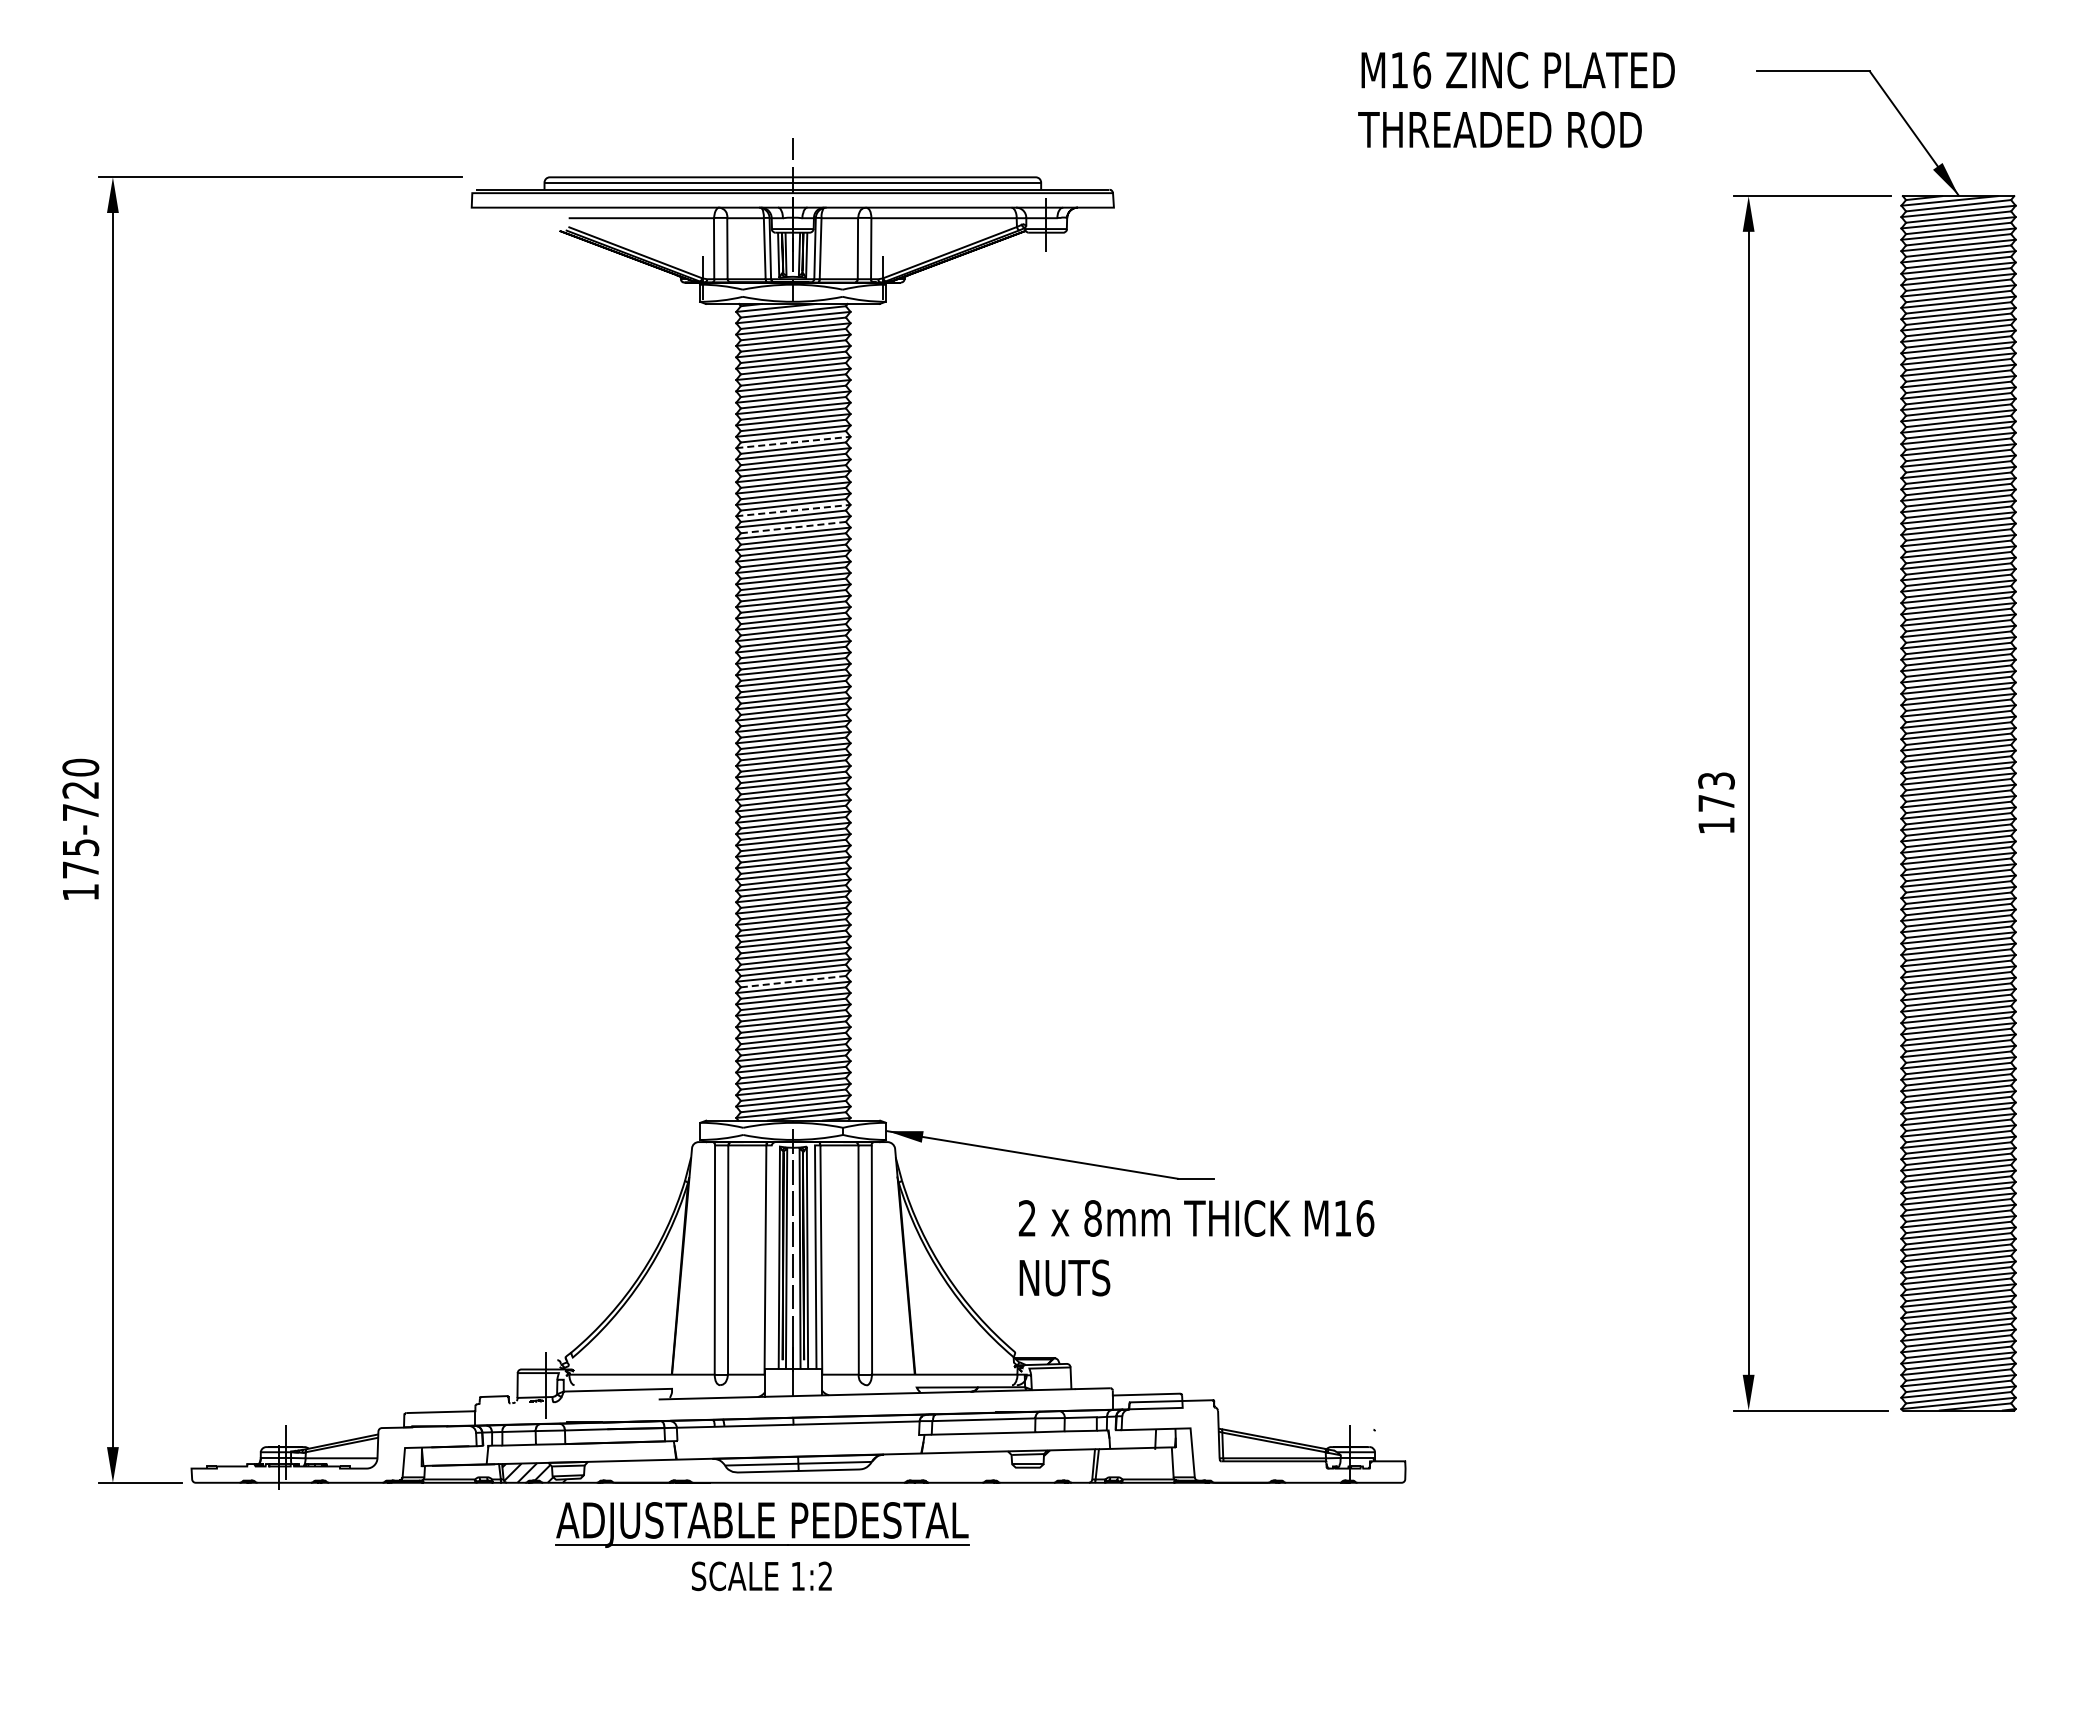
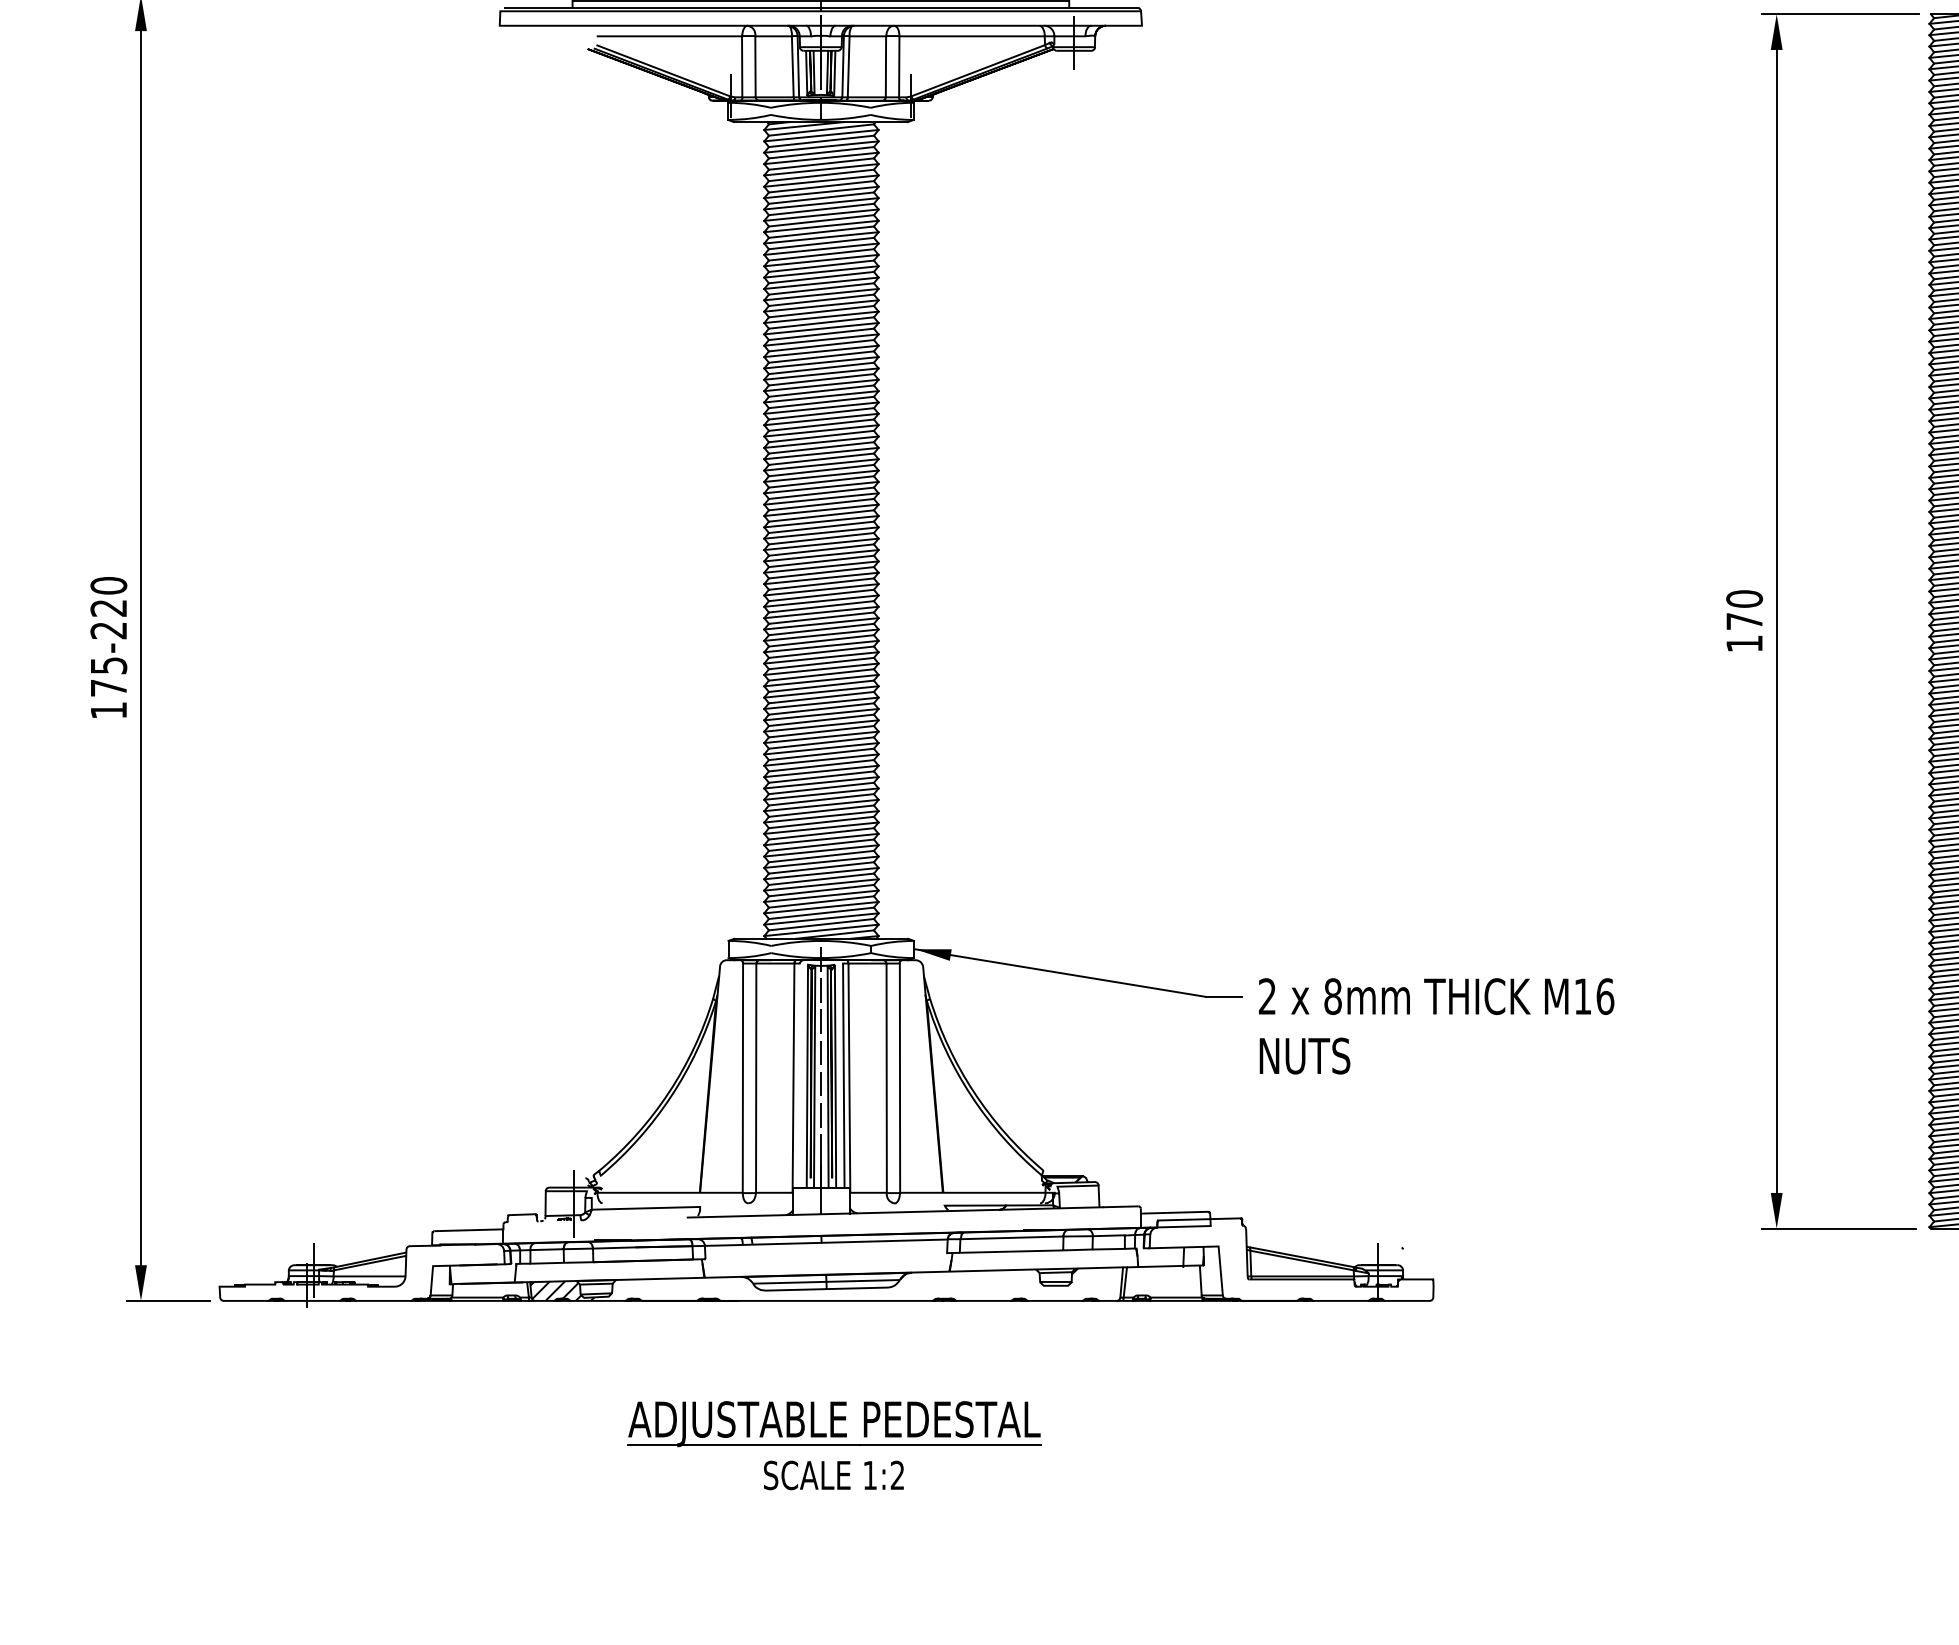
line: (793, 442) -> (821, 260), dashed -> solid
line: (793, 510) -> (821, 328), dashed -> solid
line: (793, 527) -> (821, 345), dashed -> solid
text: (1716, 780) -> (1744, 598), 173 -> 170
text: (80, 812) -> (108, 630), 175-720 -> 175-220
line: (793, 981) -> (821, 799), dashed -> solid
text: (1196, 1248) -> (1436, 1026), moved
part: (762, 1546) -> (834, 1445), moved

